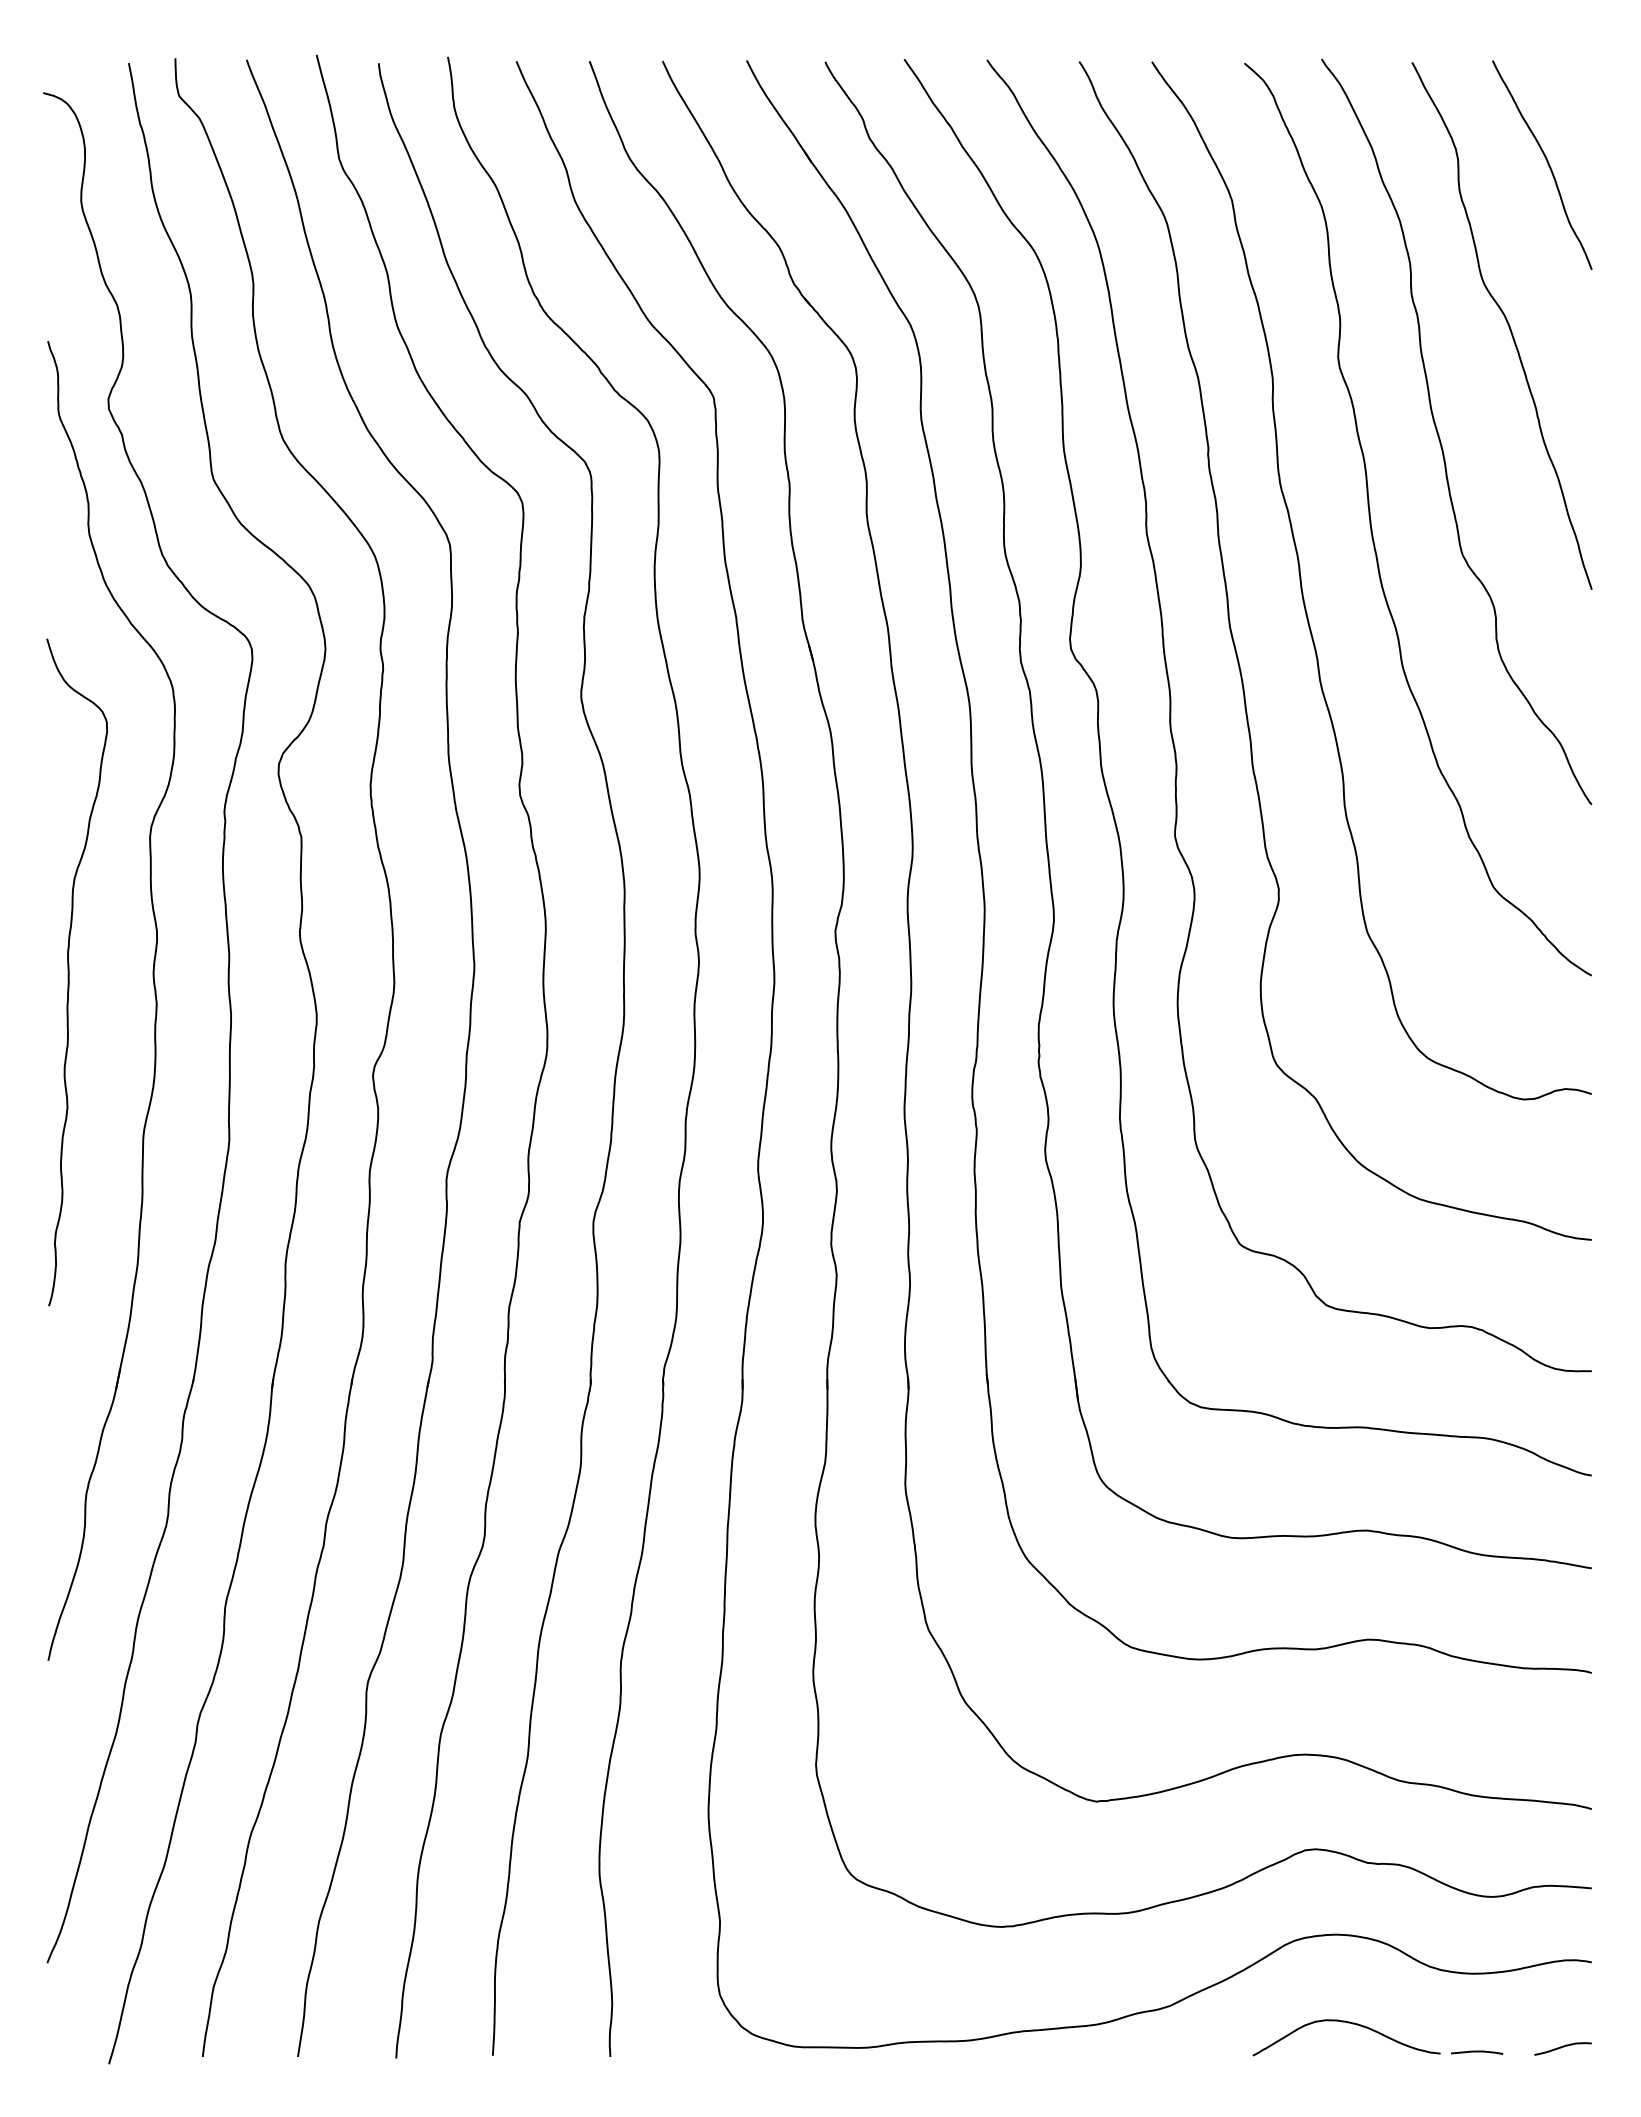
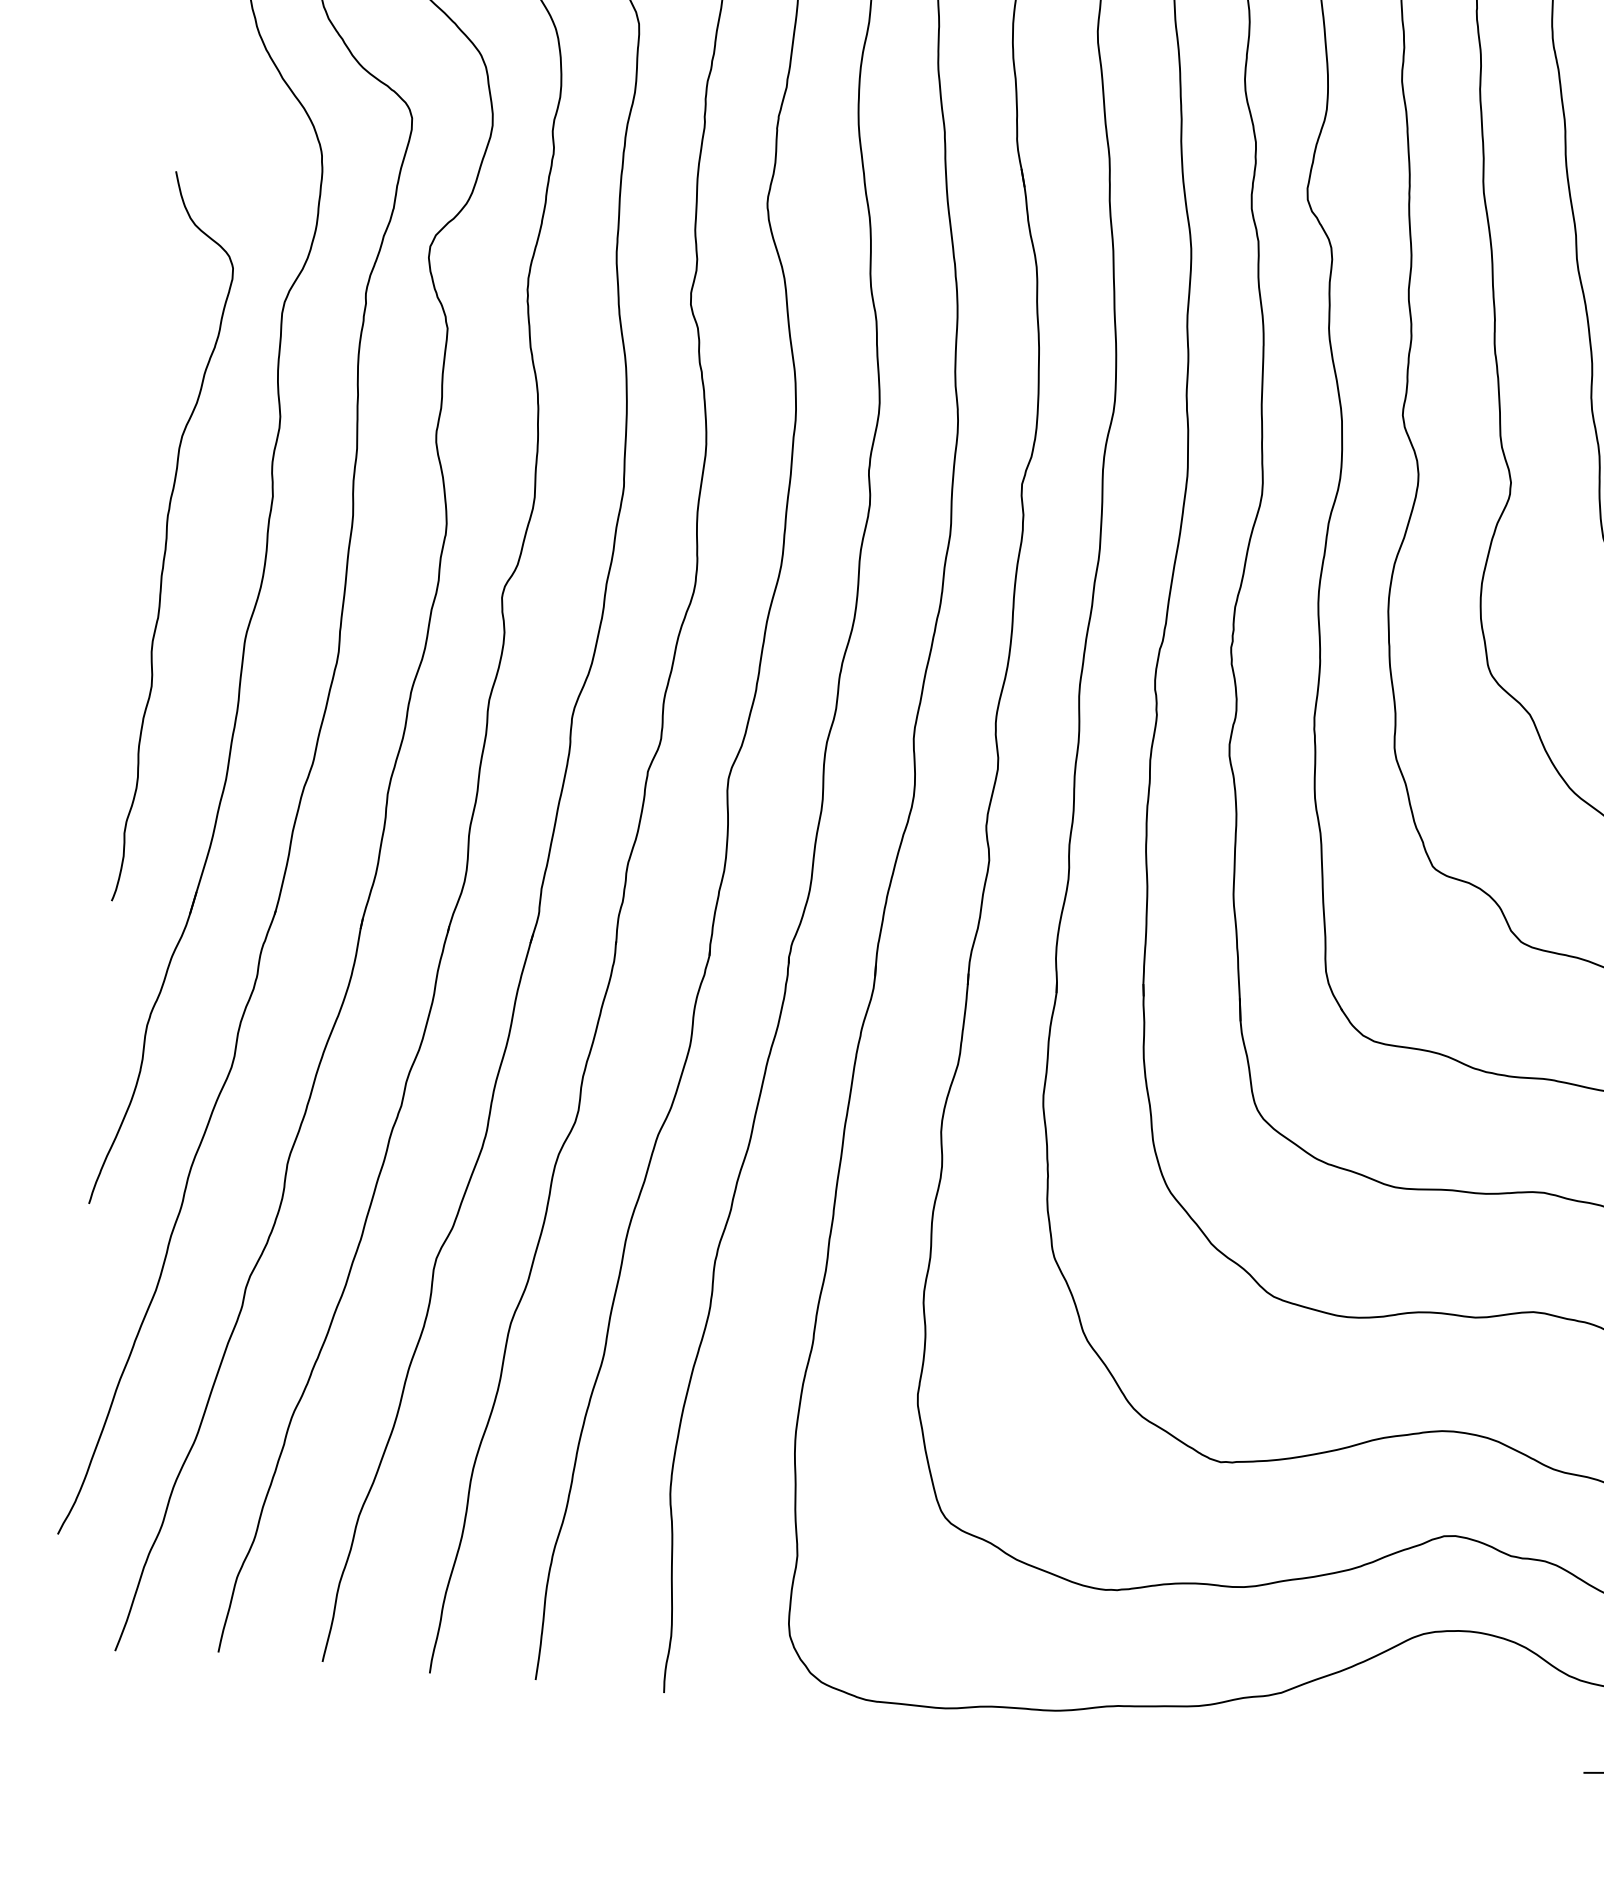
curve: (69, 972) -> (167, 538), moved
curve: (1348, 2023) -> (1474, 1729), removed

